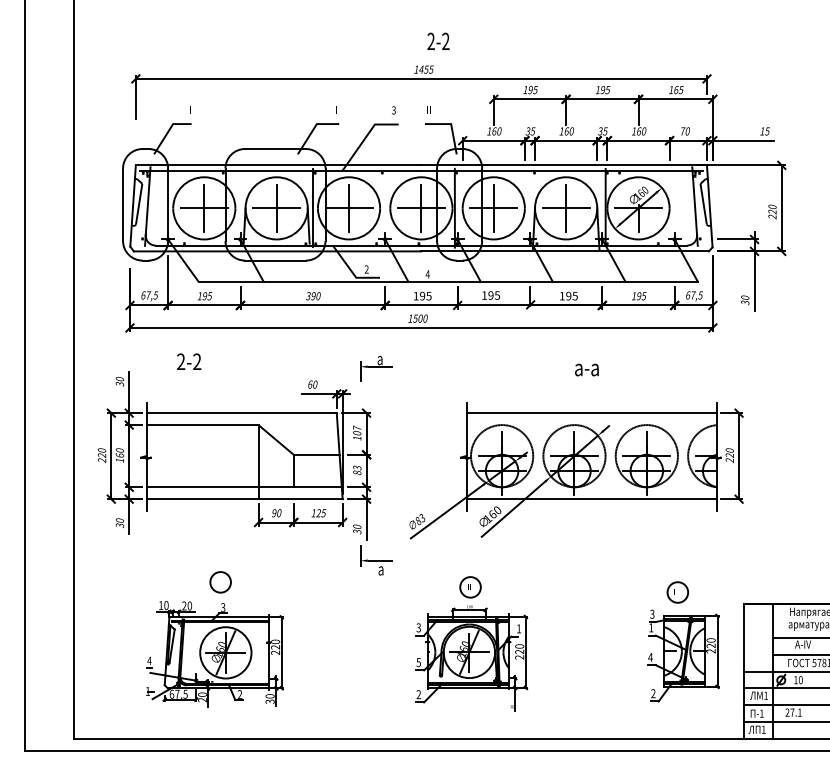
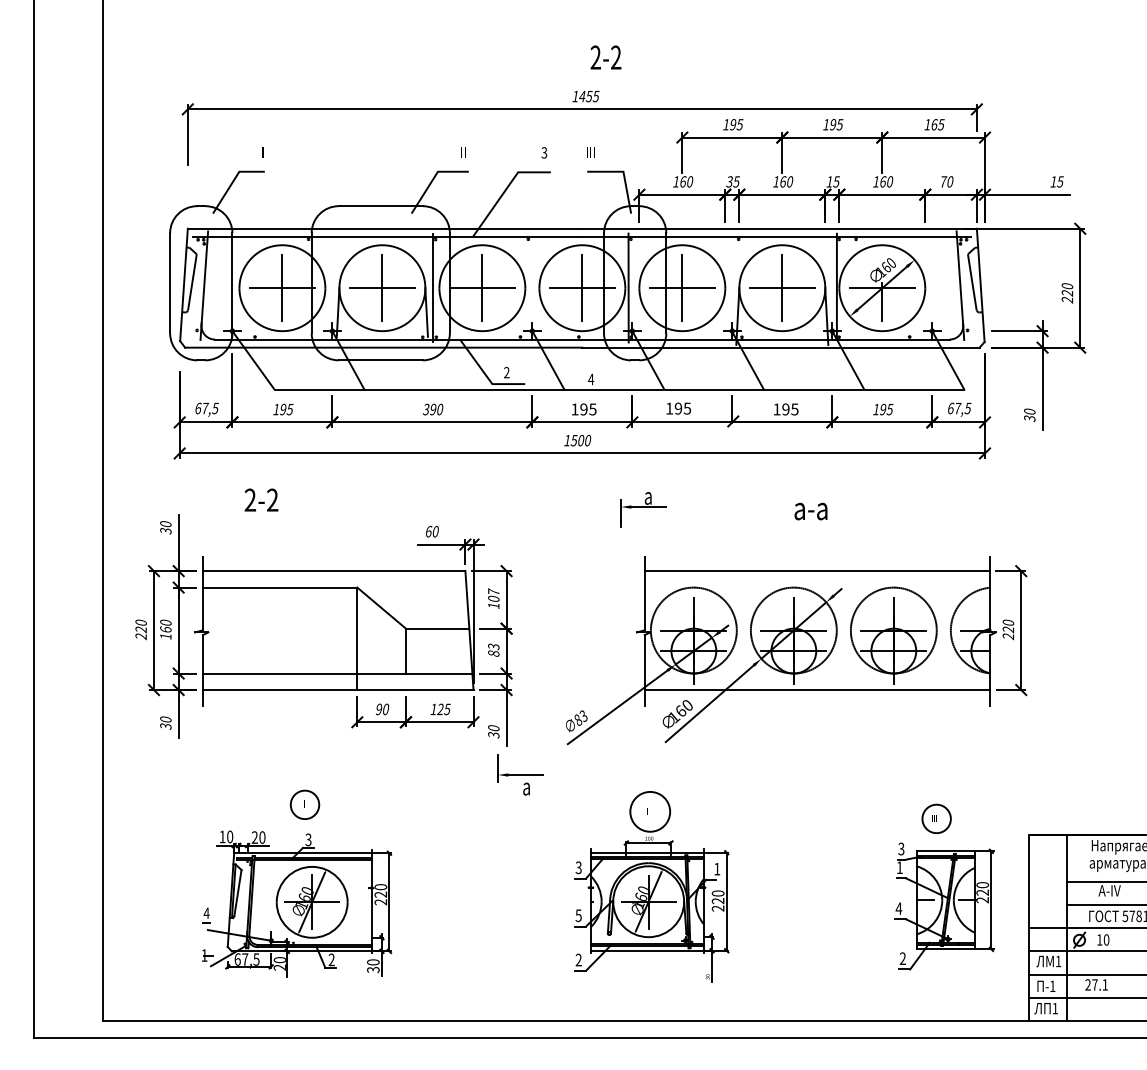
text: (600, 131) -> (829, 181), 35 -> 15
part: (376, 368) -> (643, 509), moved
circle: (470, 587) -> (650, 811), size x1.4

